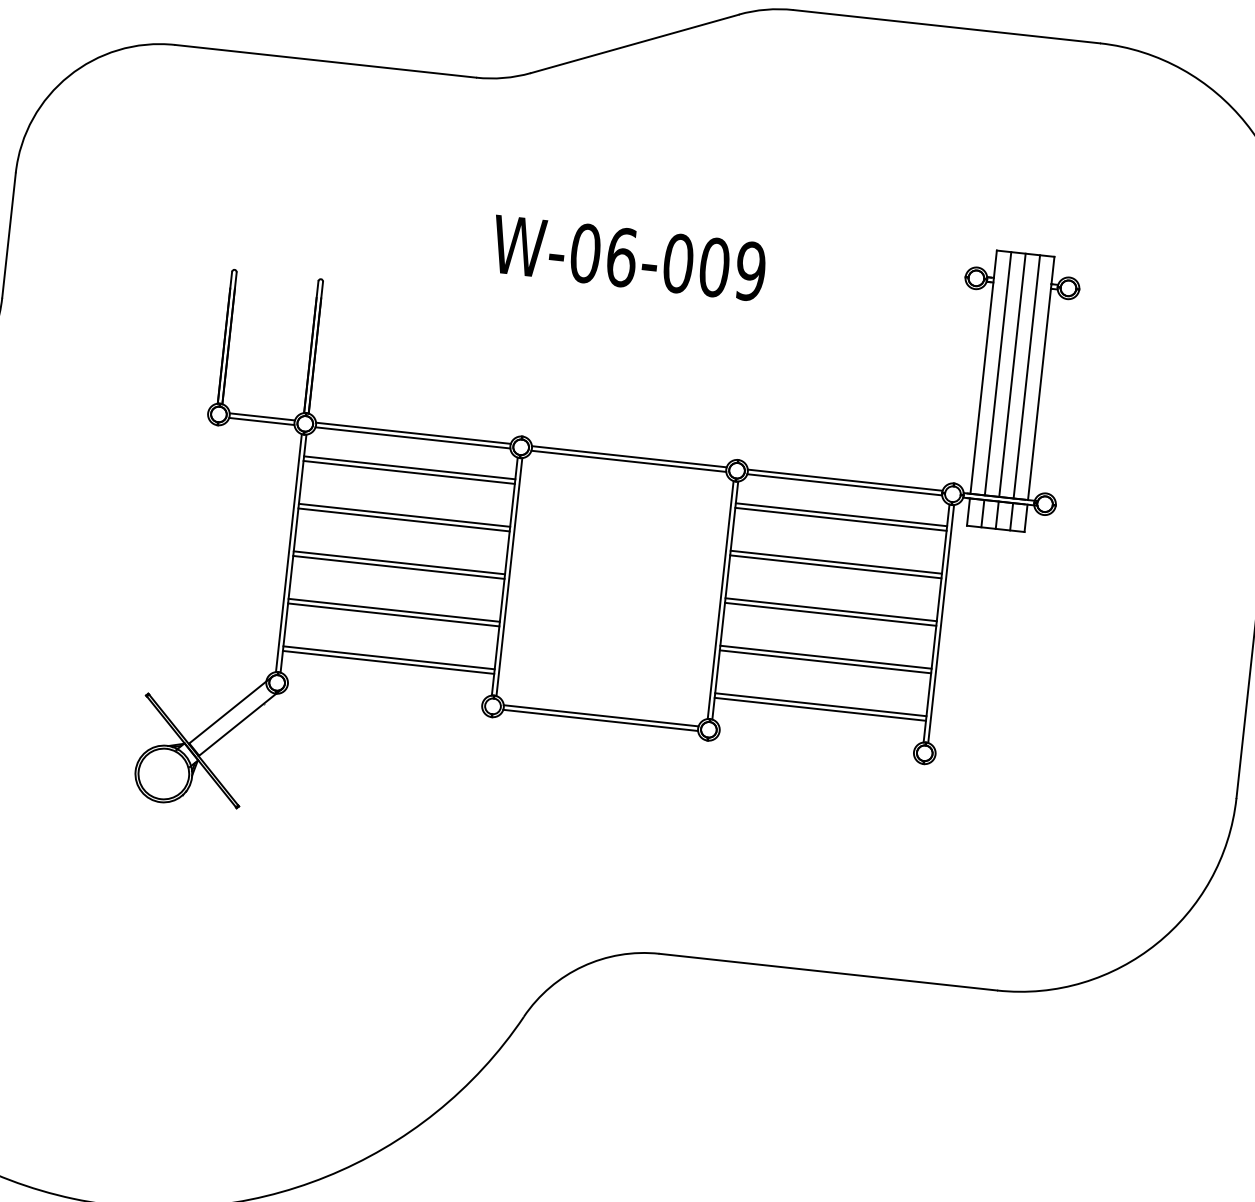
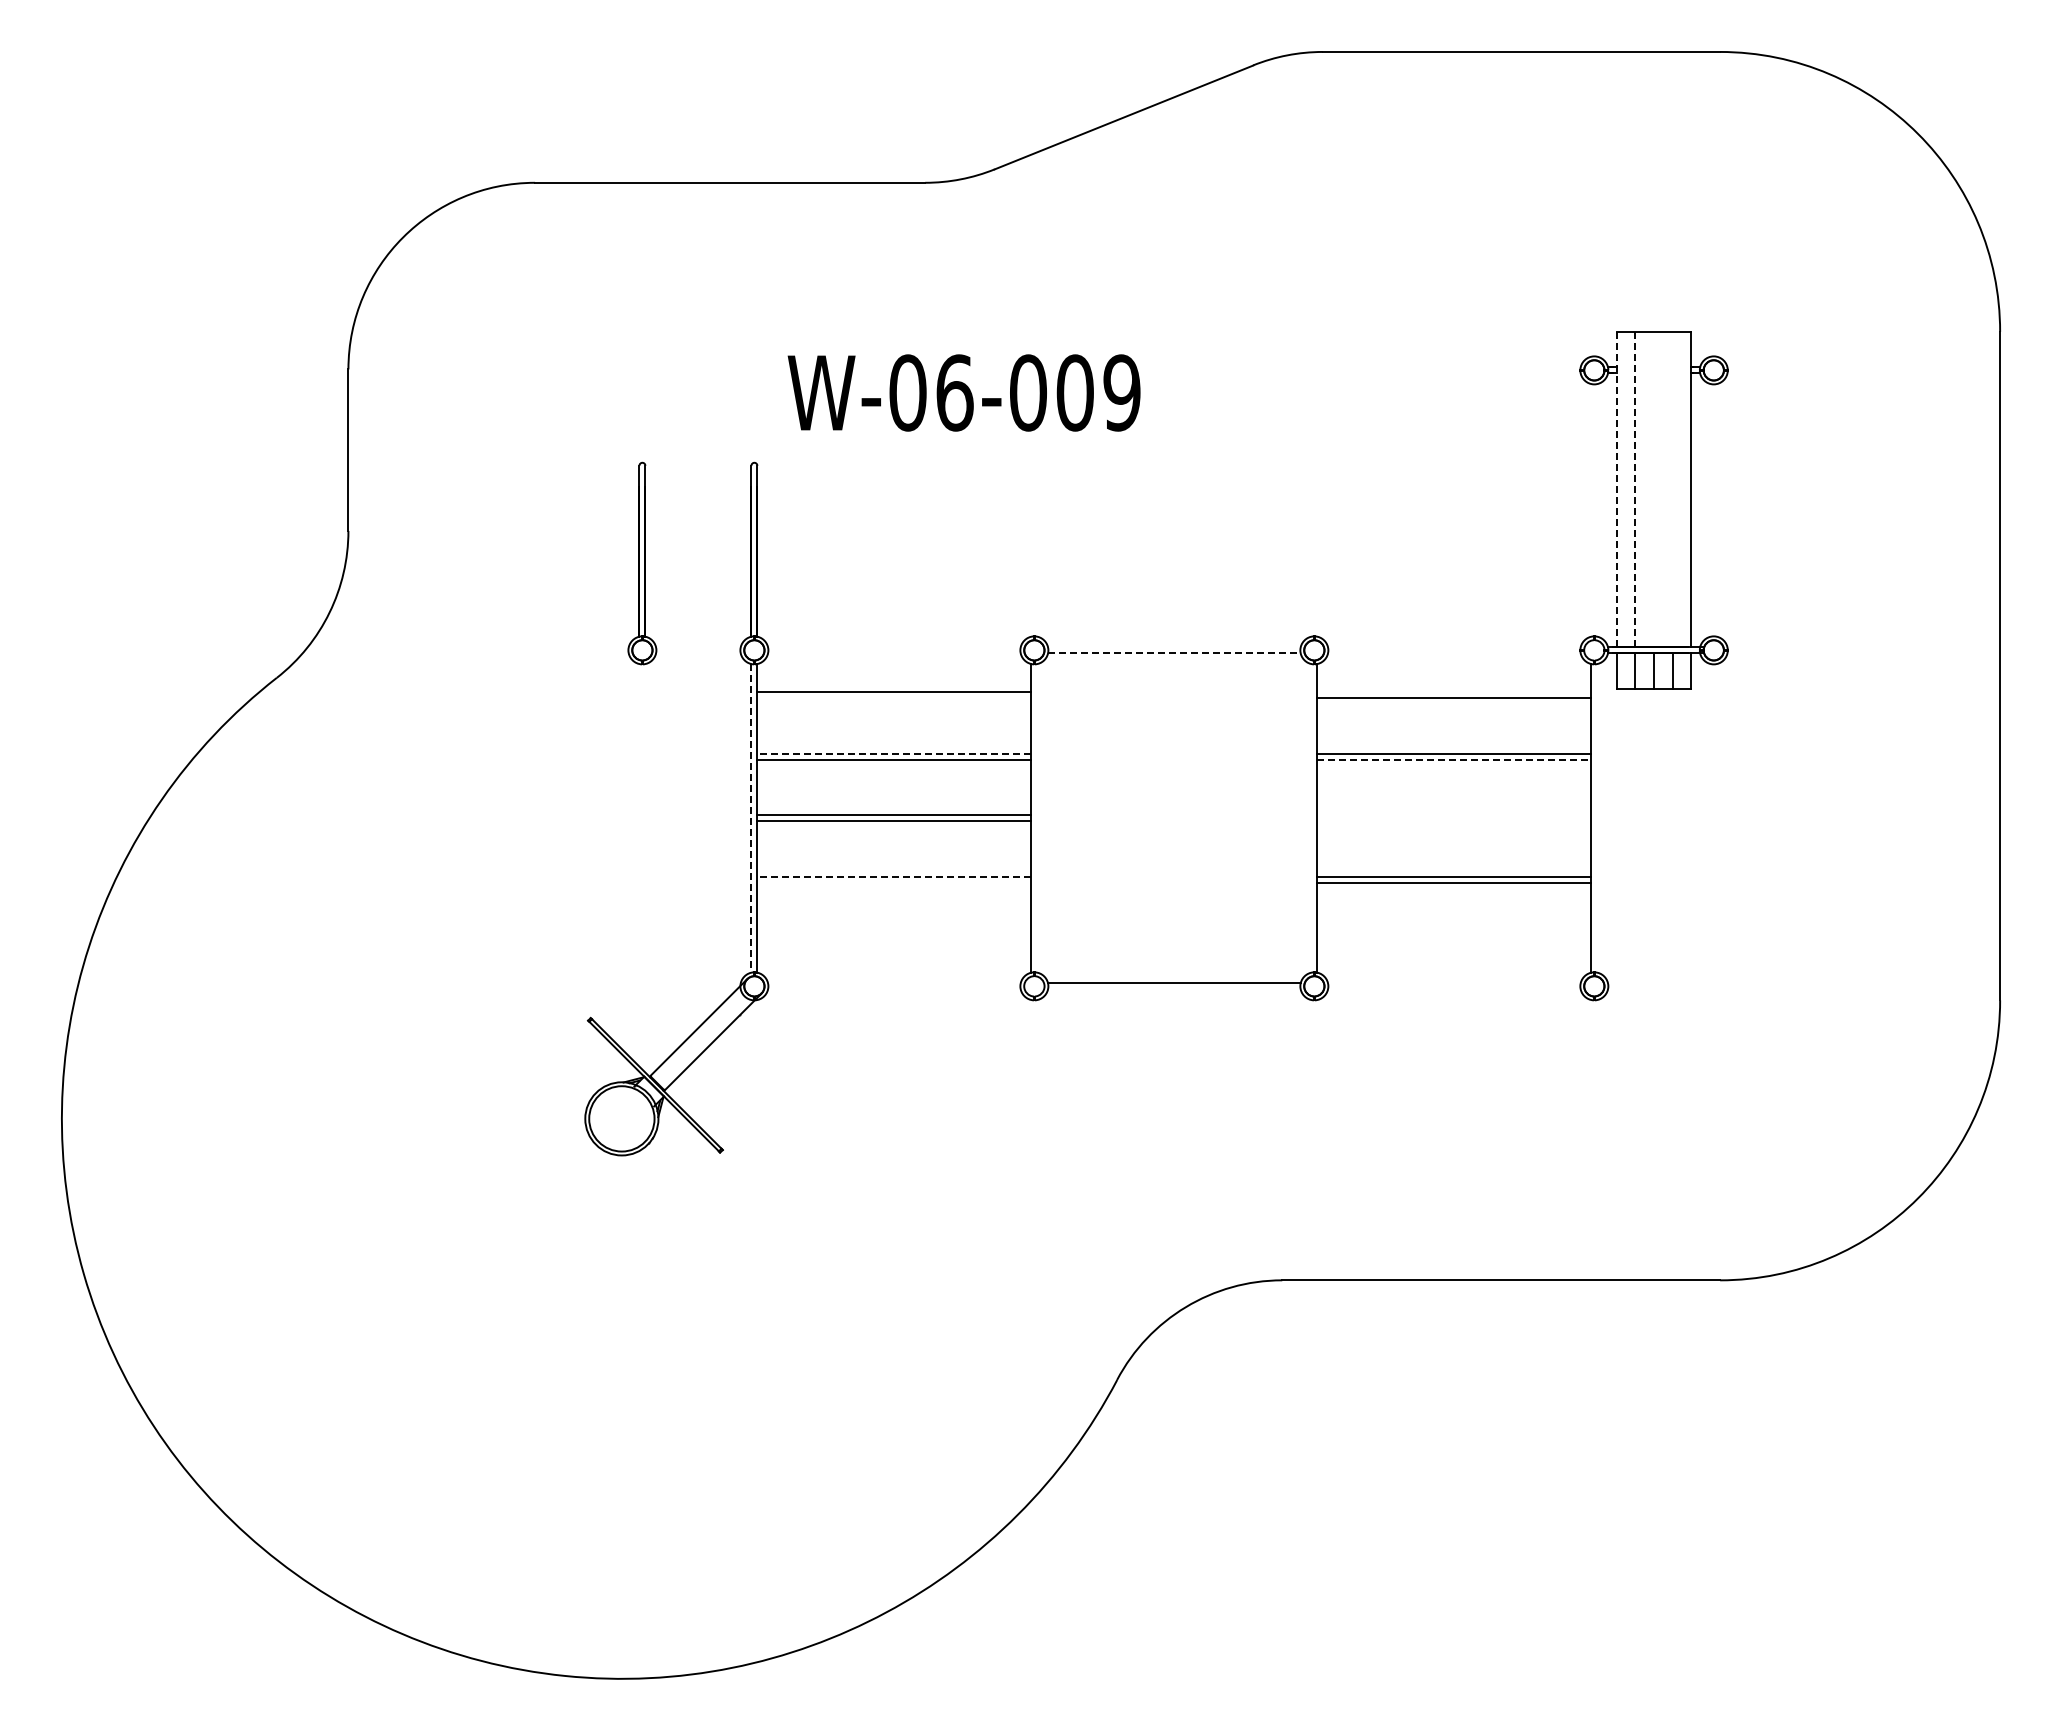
text: (628, 257) -> (963, 392), moved
line: (983, 372) -> (1616, 489), solid -> dashed
line: (998, 373) -> (1635, 489), solid -> dashed
line: (1012, 375) -> (1654, 489), removed
line: (1026, 376) -> (1672, 489), removed
line: (262, 416) -> (698, 647), removed
line: (261, 421) -> (698, 653), removed
line: (413, 433) -> (894, 647), removed
line: (413, 438) -> (894, 653), removed
line: (629, 456) -> (1174, 647), removed
line: (628, 461) -> (1174, 653), solid -> dashed
line: (409, 472) -> (894, 698), removed
line: (845, 480) -> (1454, 647), removed
line: (844, 484) -> (1454, 653), removed
line: (841, 514) -> (1454, 692), removed
line: (403, 515) -> (893, 753), solid -> dashed
line: (288, 553) -> (751, 818), solid -> dashed
line: (835, 566) -> (1454, 759), solid -> dashed
line: (509, 577) -> (1037, 818), removed
line: (720, 600) -> (1311, 818), removed
line: (393, 609) -> (893, 876), solid -> dashed
line: (831, 609) -> (1454, 815), removed
line: (393, 614) -> (894, 882), removed
line: (830, 614) -> (1454, 821), removed
line: (941, 624) -> (1597, 818), removed
line: (389, 657) -> (894, 938), removed
line: (388, 662) -> (894, 944), removed
line: (820, 704) -> (1454, 938), removed
line: (820, 709) -> (1454, 944), removed
line: (600, 720) -> (1174, 989), removed

